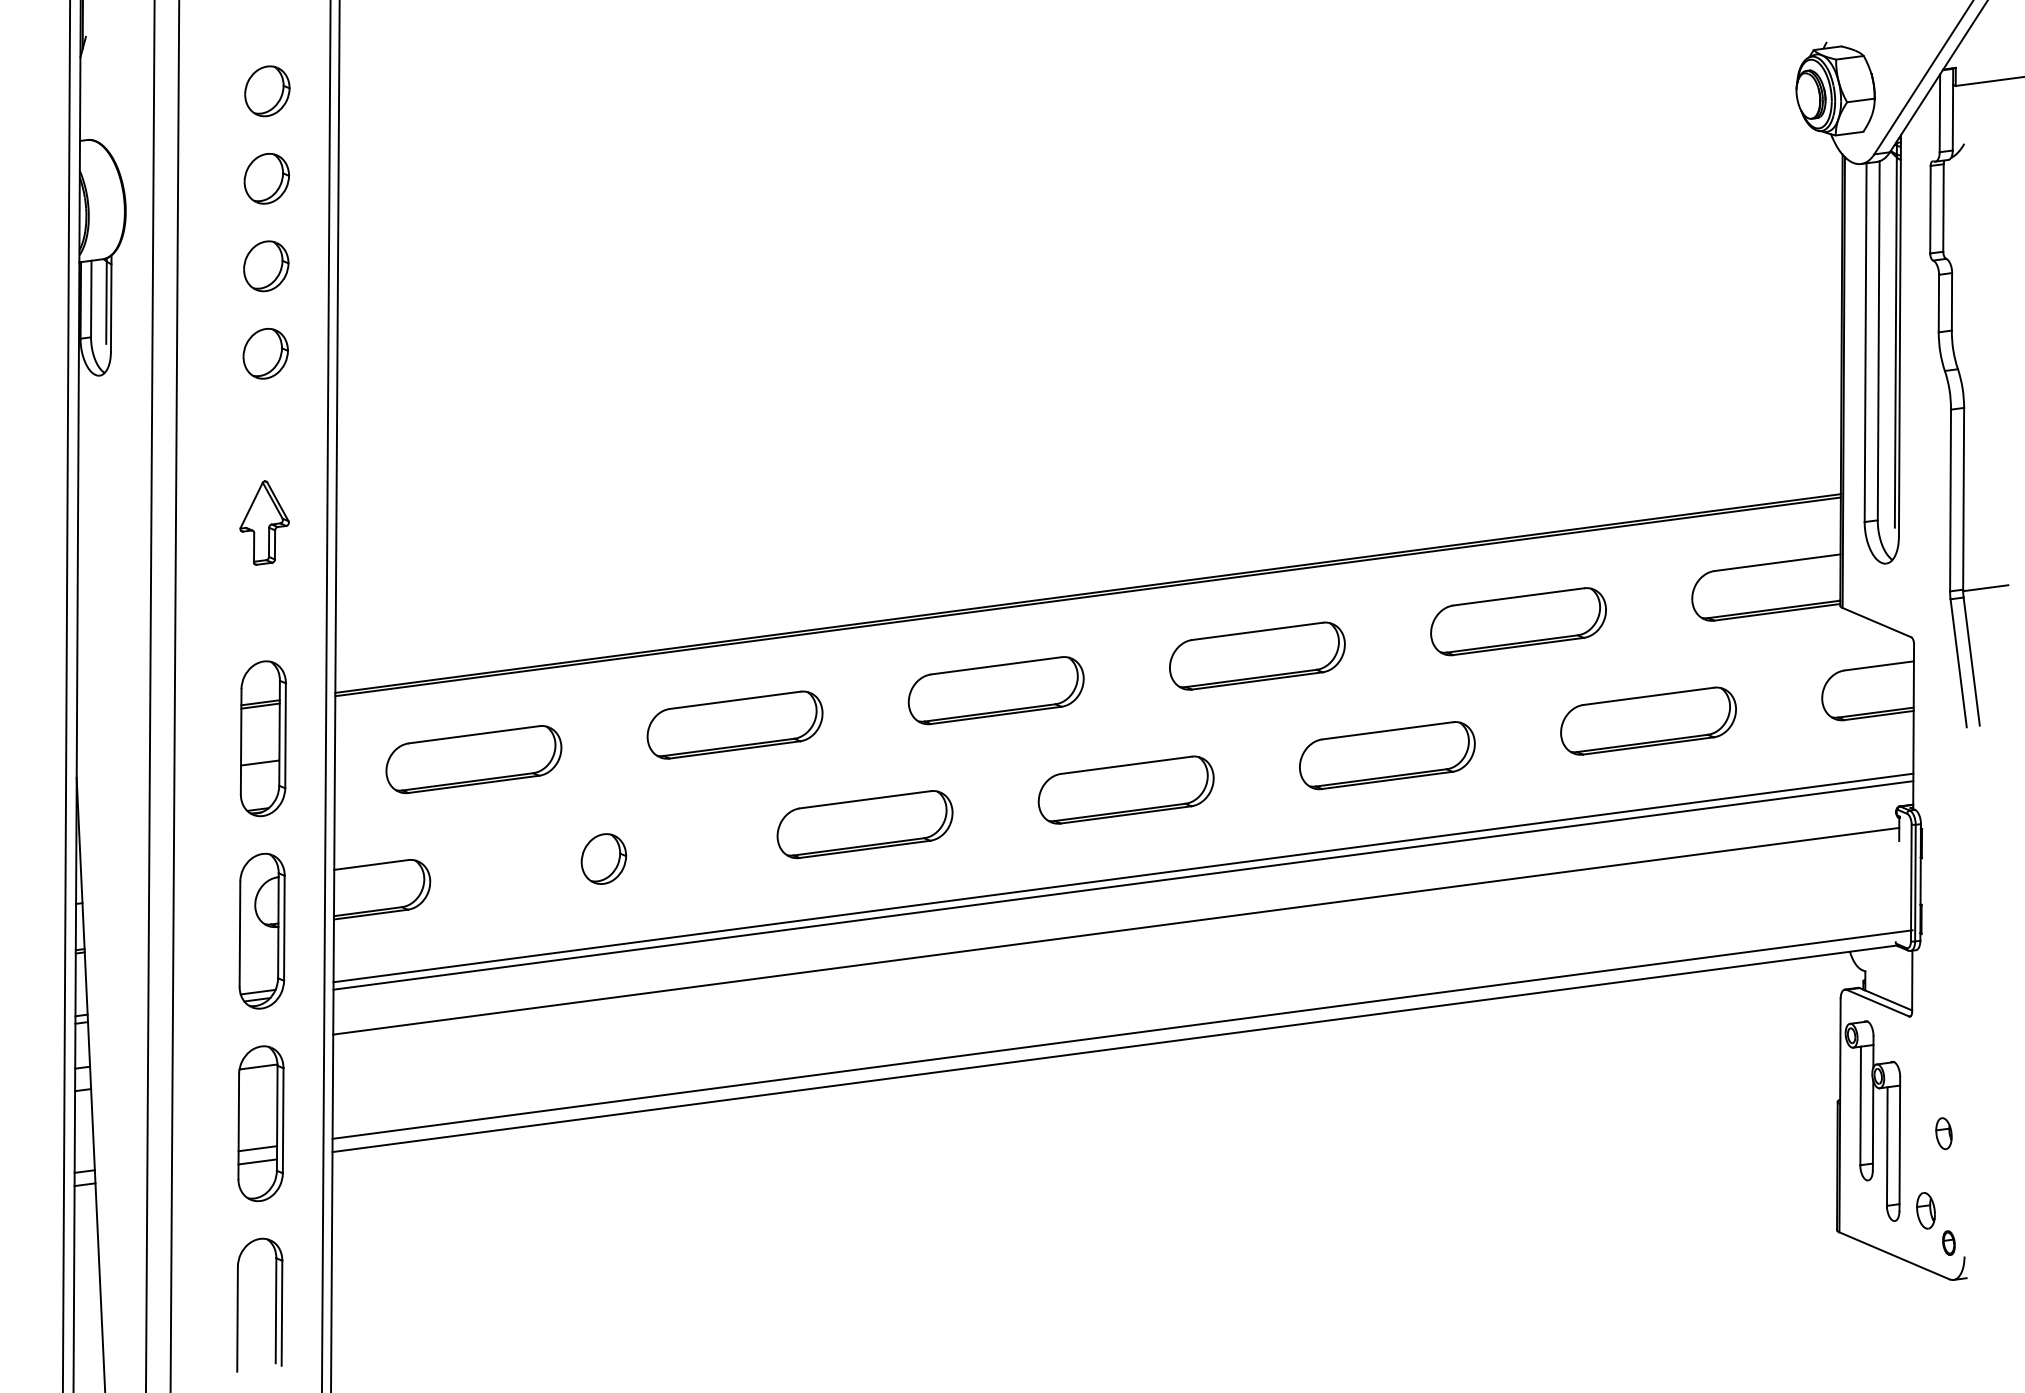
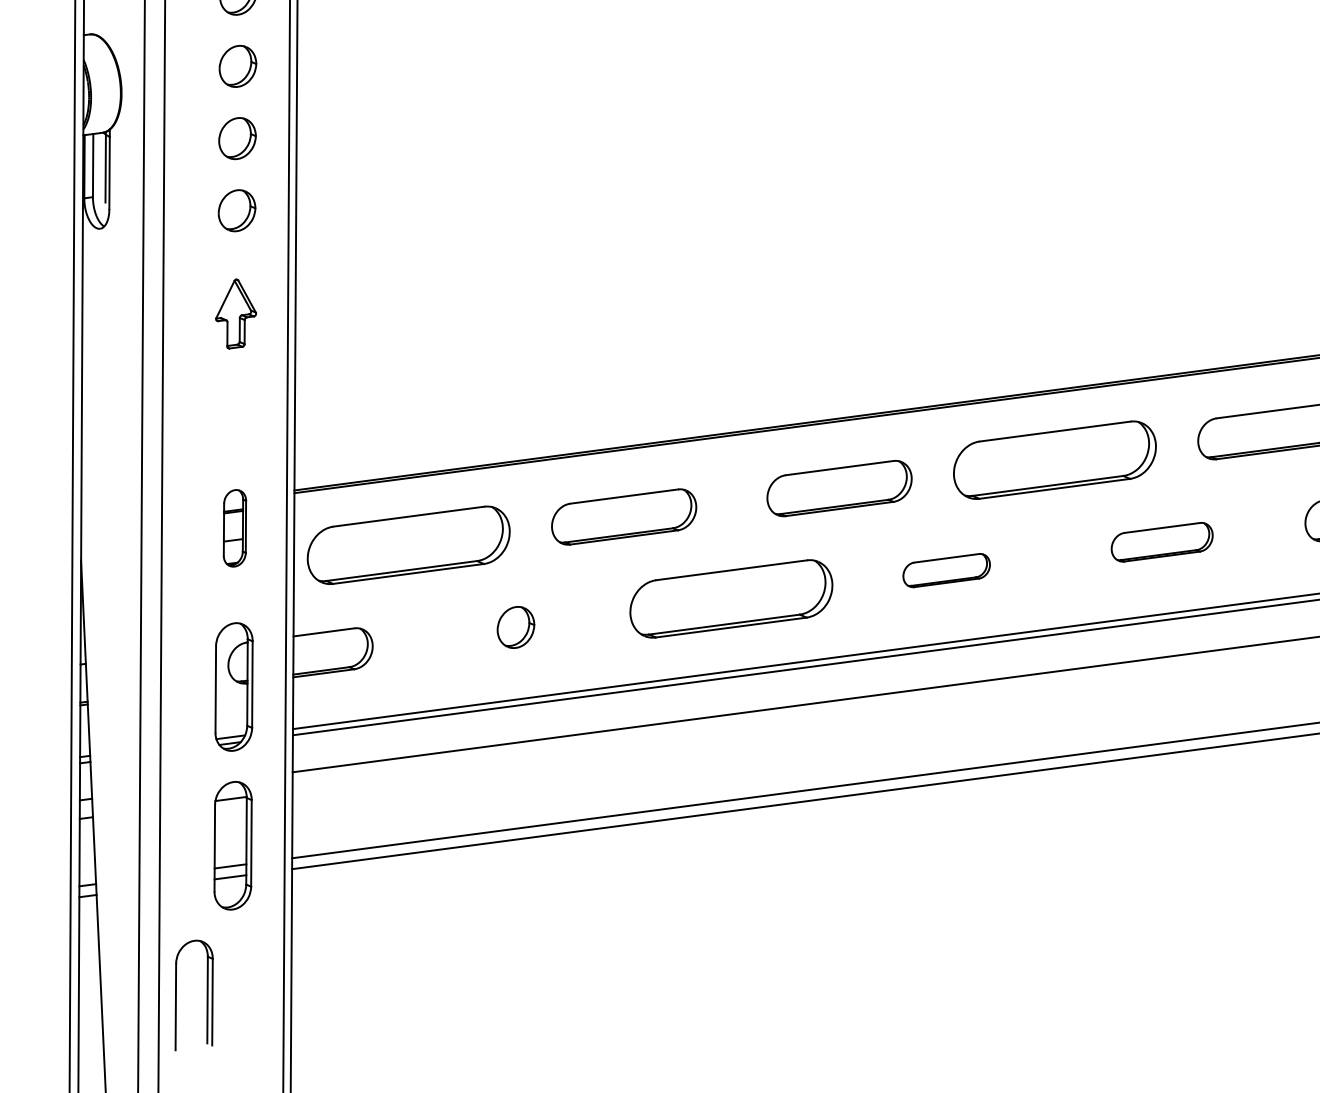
part: (264, 522) -> (236, 313), moved
part: (1257, 655) -> (1055, 459), size x1.4
part: (262, 738) -> (234, 528), size x0.6
part: (1387, 755) -> (1162, 542), size x0.7
part: (473, 759) -> (408, 545), size x1.4
part: (1125, 789) -> (946, 570), size x0.6
part: (864, 824) -> (730, 598), size x1.4
part: (275, 1304) -> (207, 994), moved

